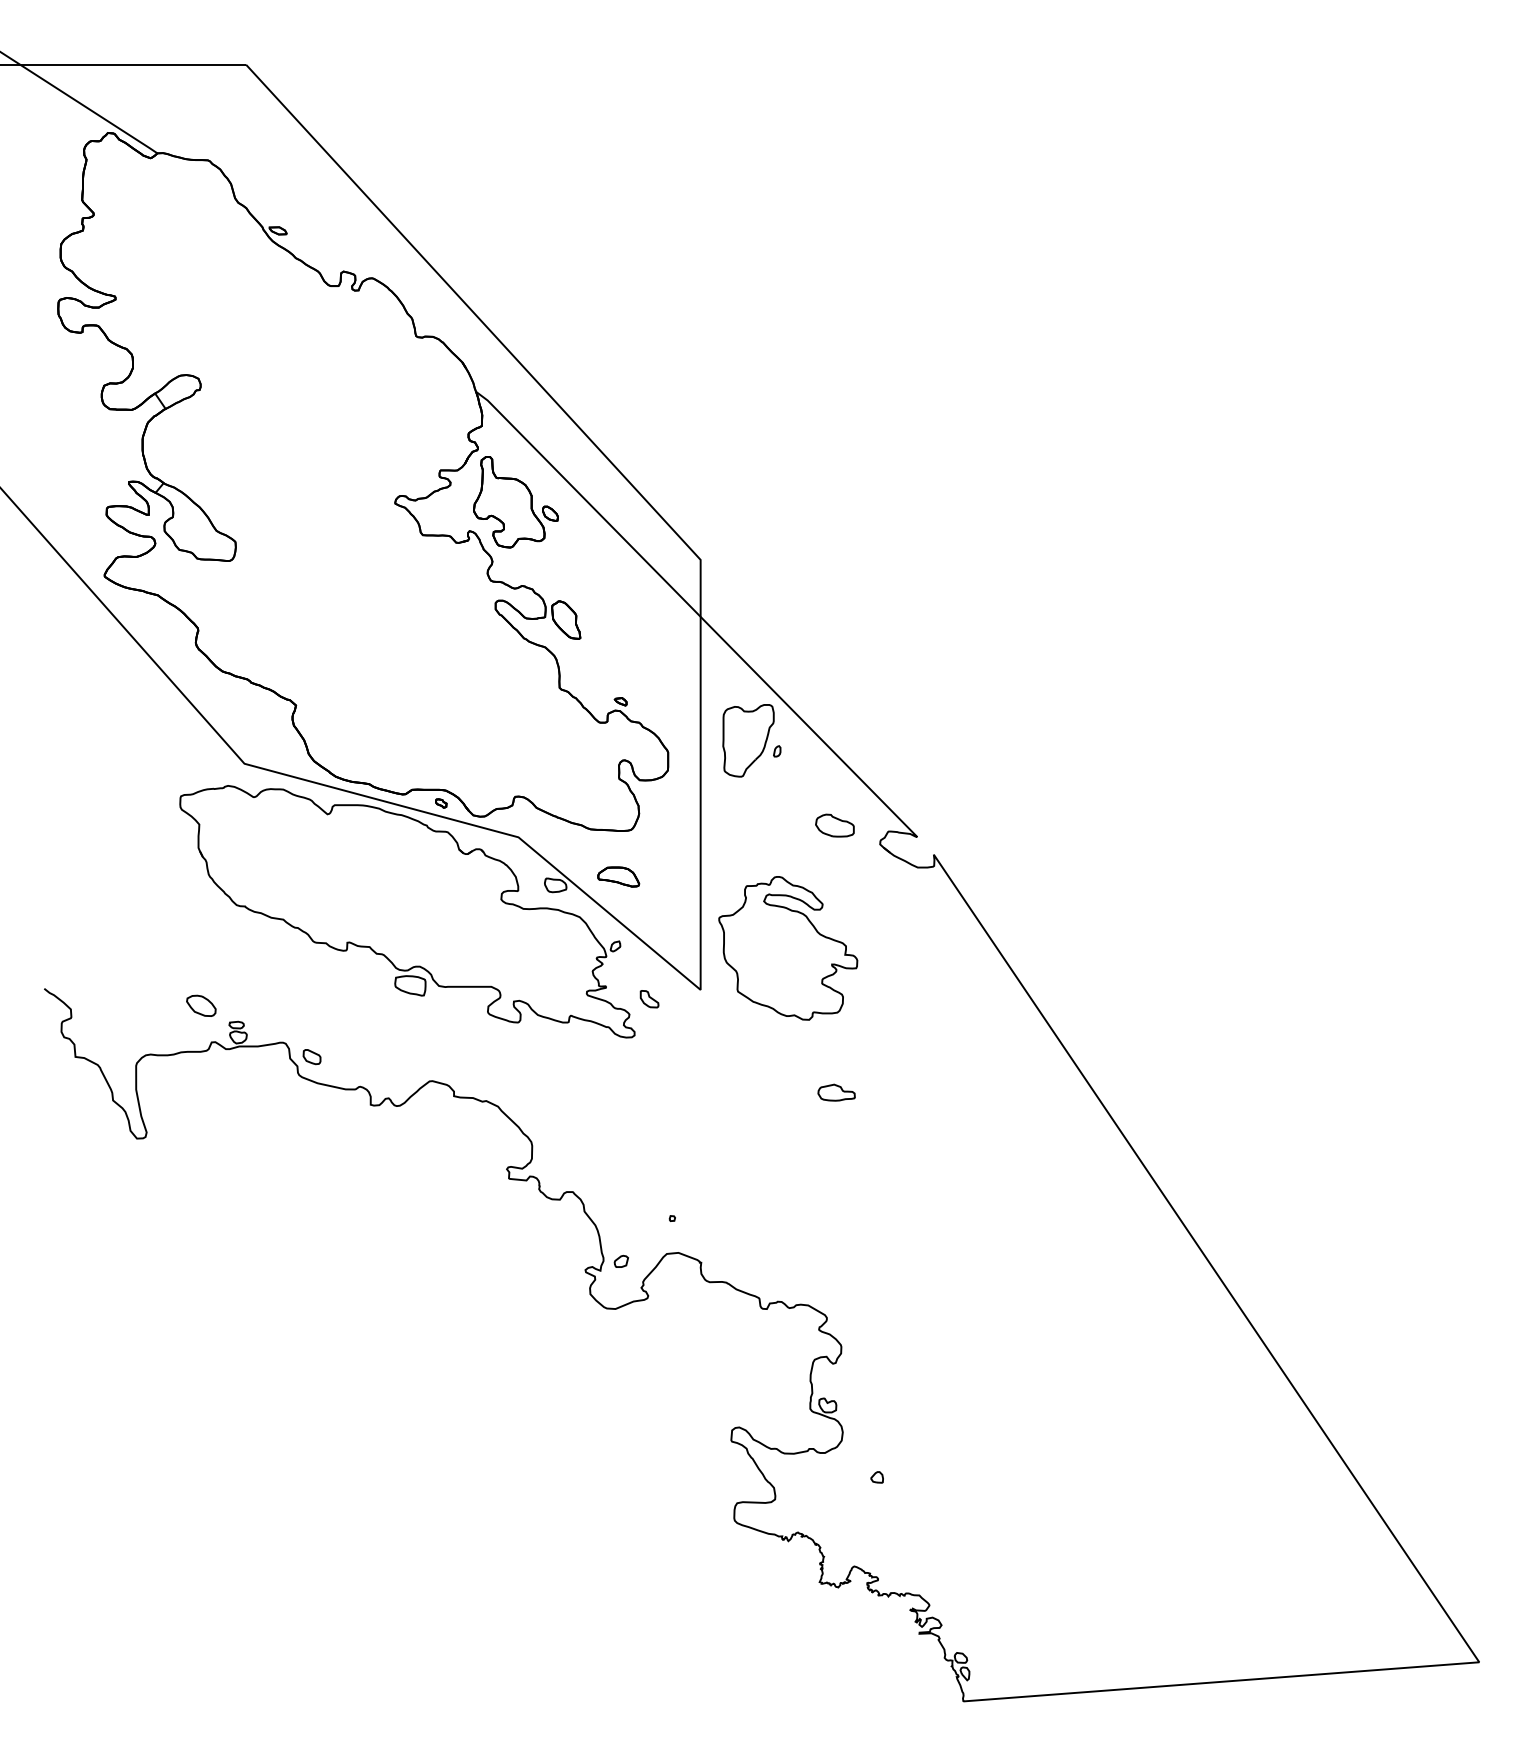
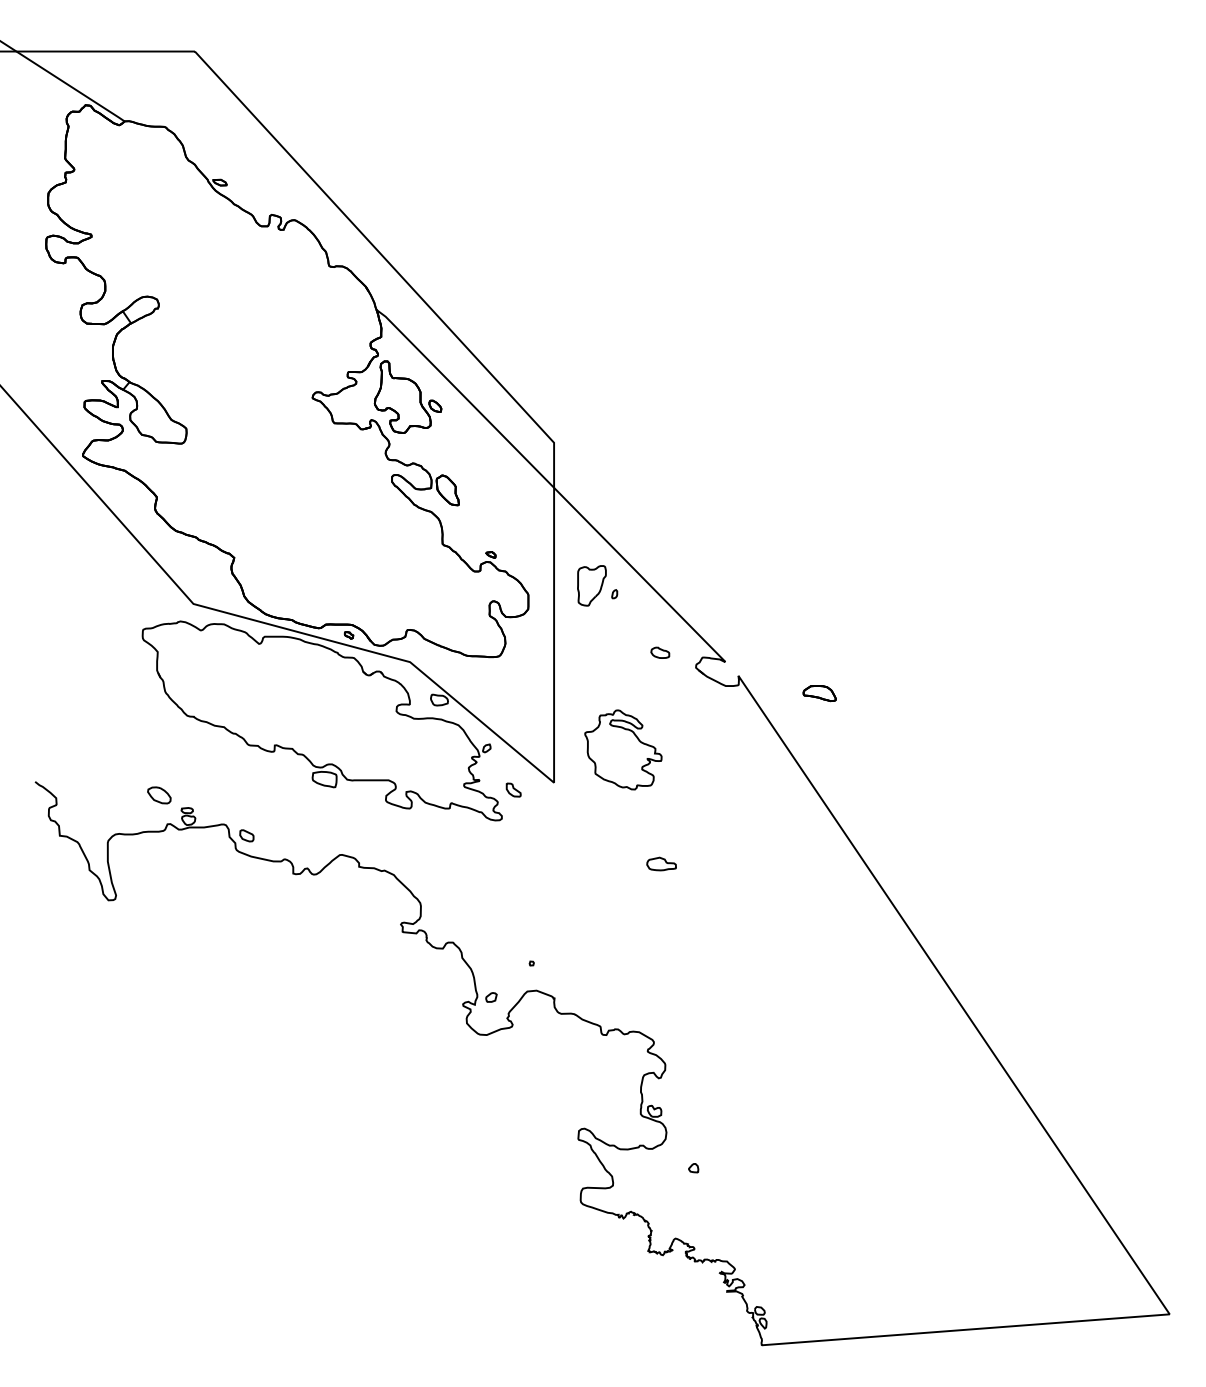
part: (748, 740) -> (591, 585), size x0.7
part: (834, 825) -> (659, 652), size x0.6
part: (618, 876) -> (819, 693), moved
part: (788, 948) -> (623, 750), size x0.7

